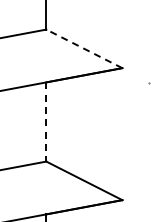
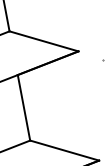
line: (84, 48) -> (44, 41), dashed -> solid
line: (46, 121) -> (24, 107), dashed -> solid

